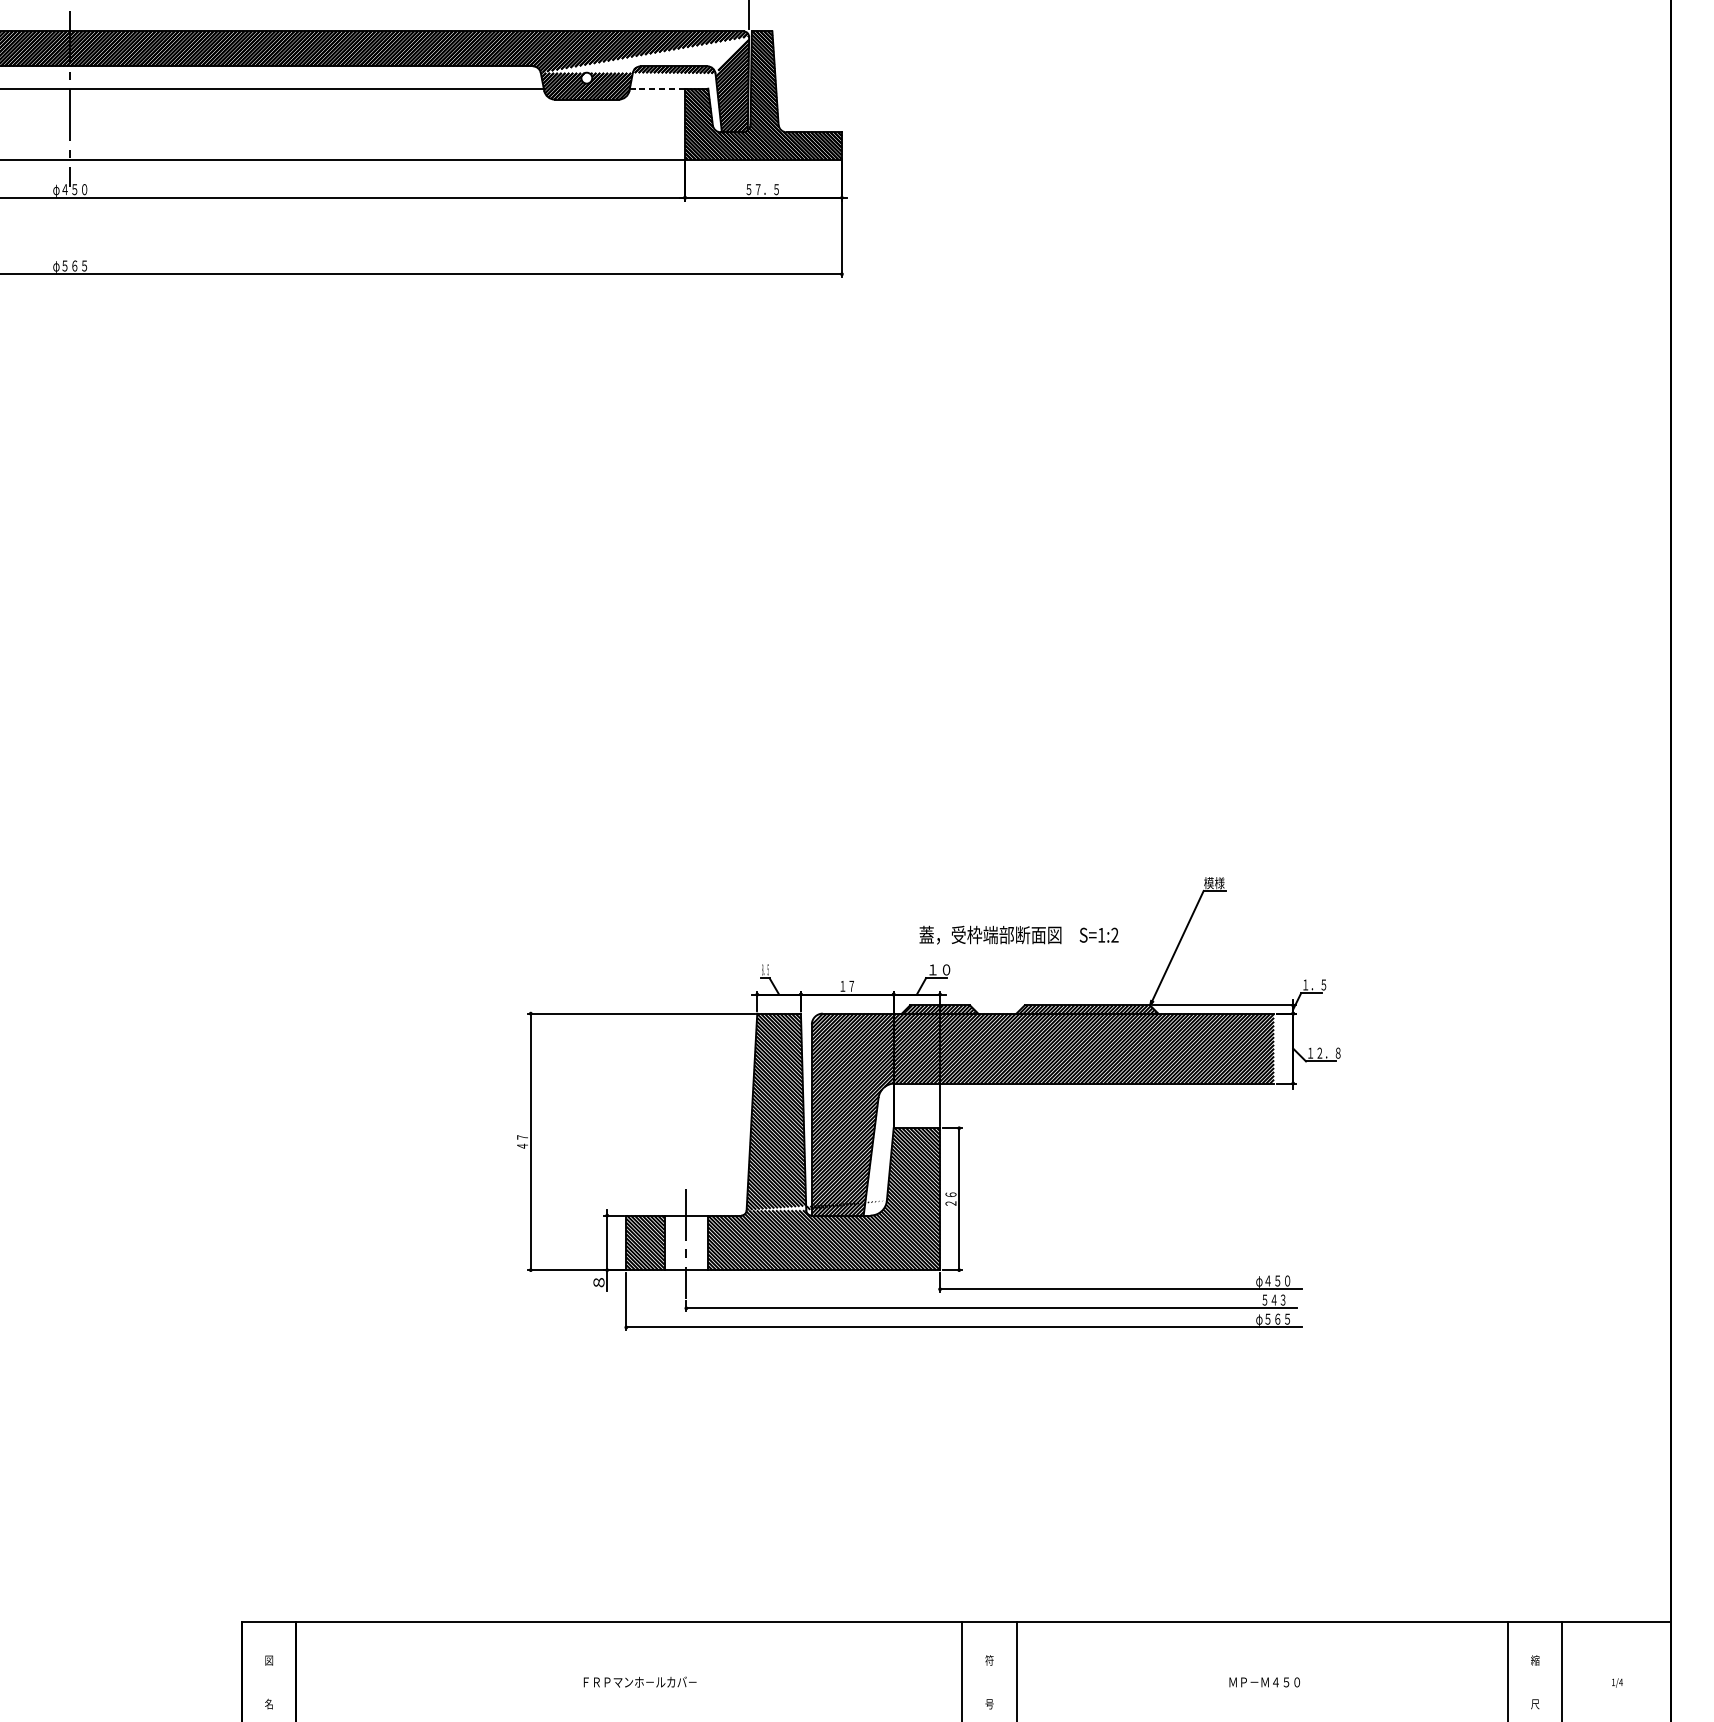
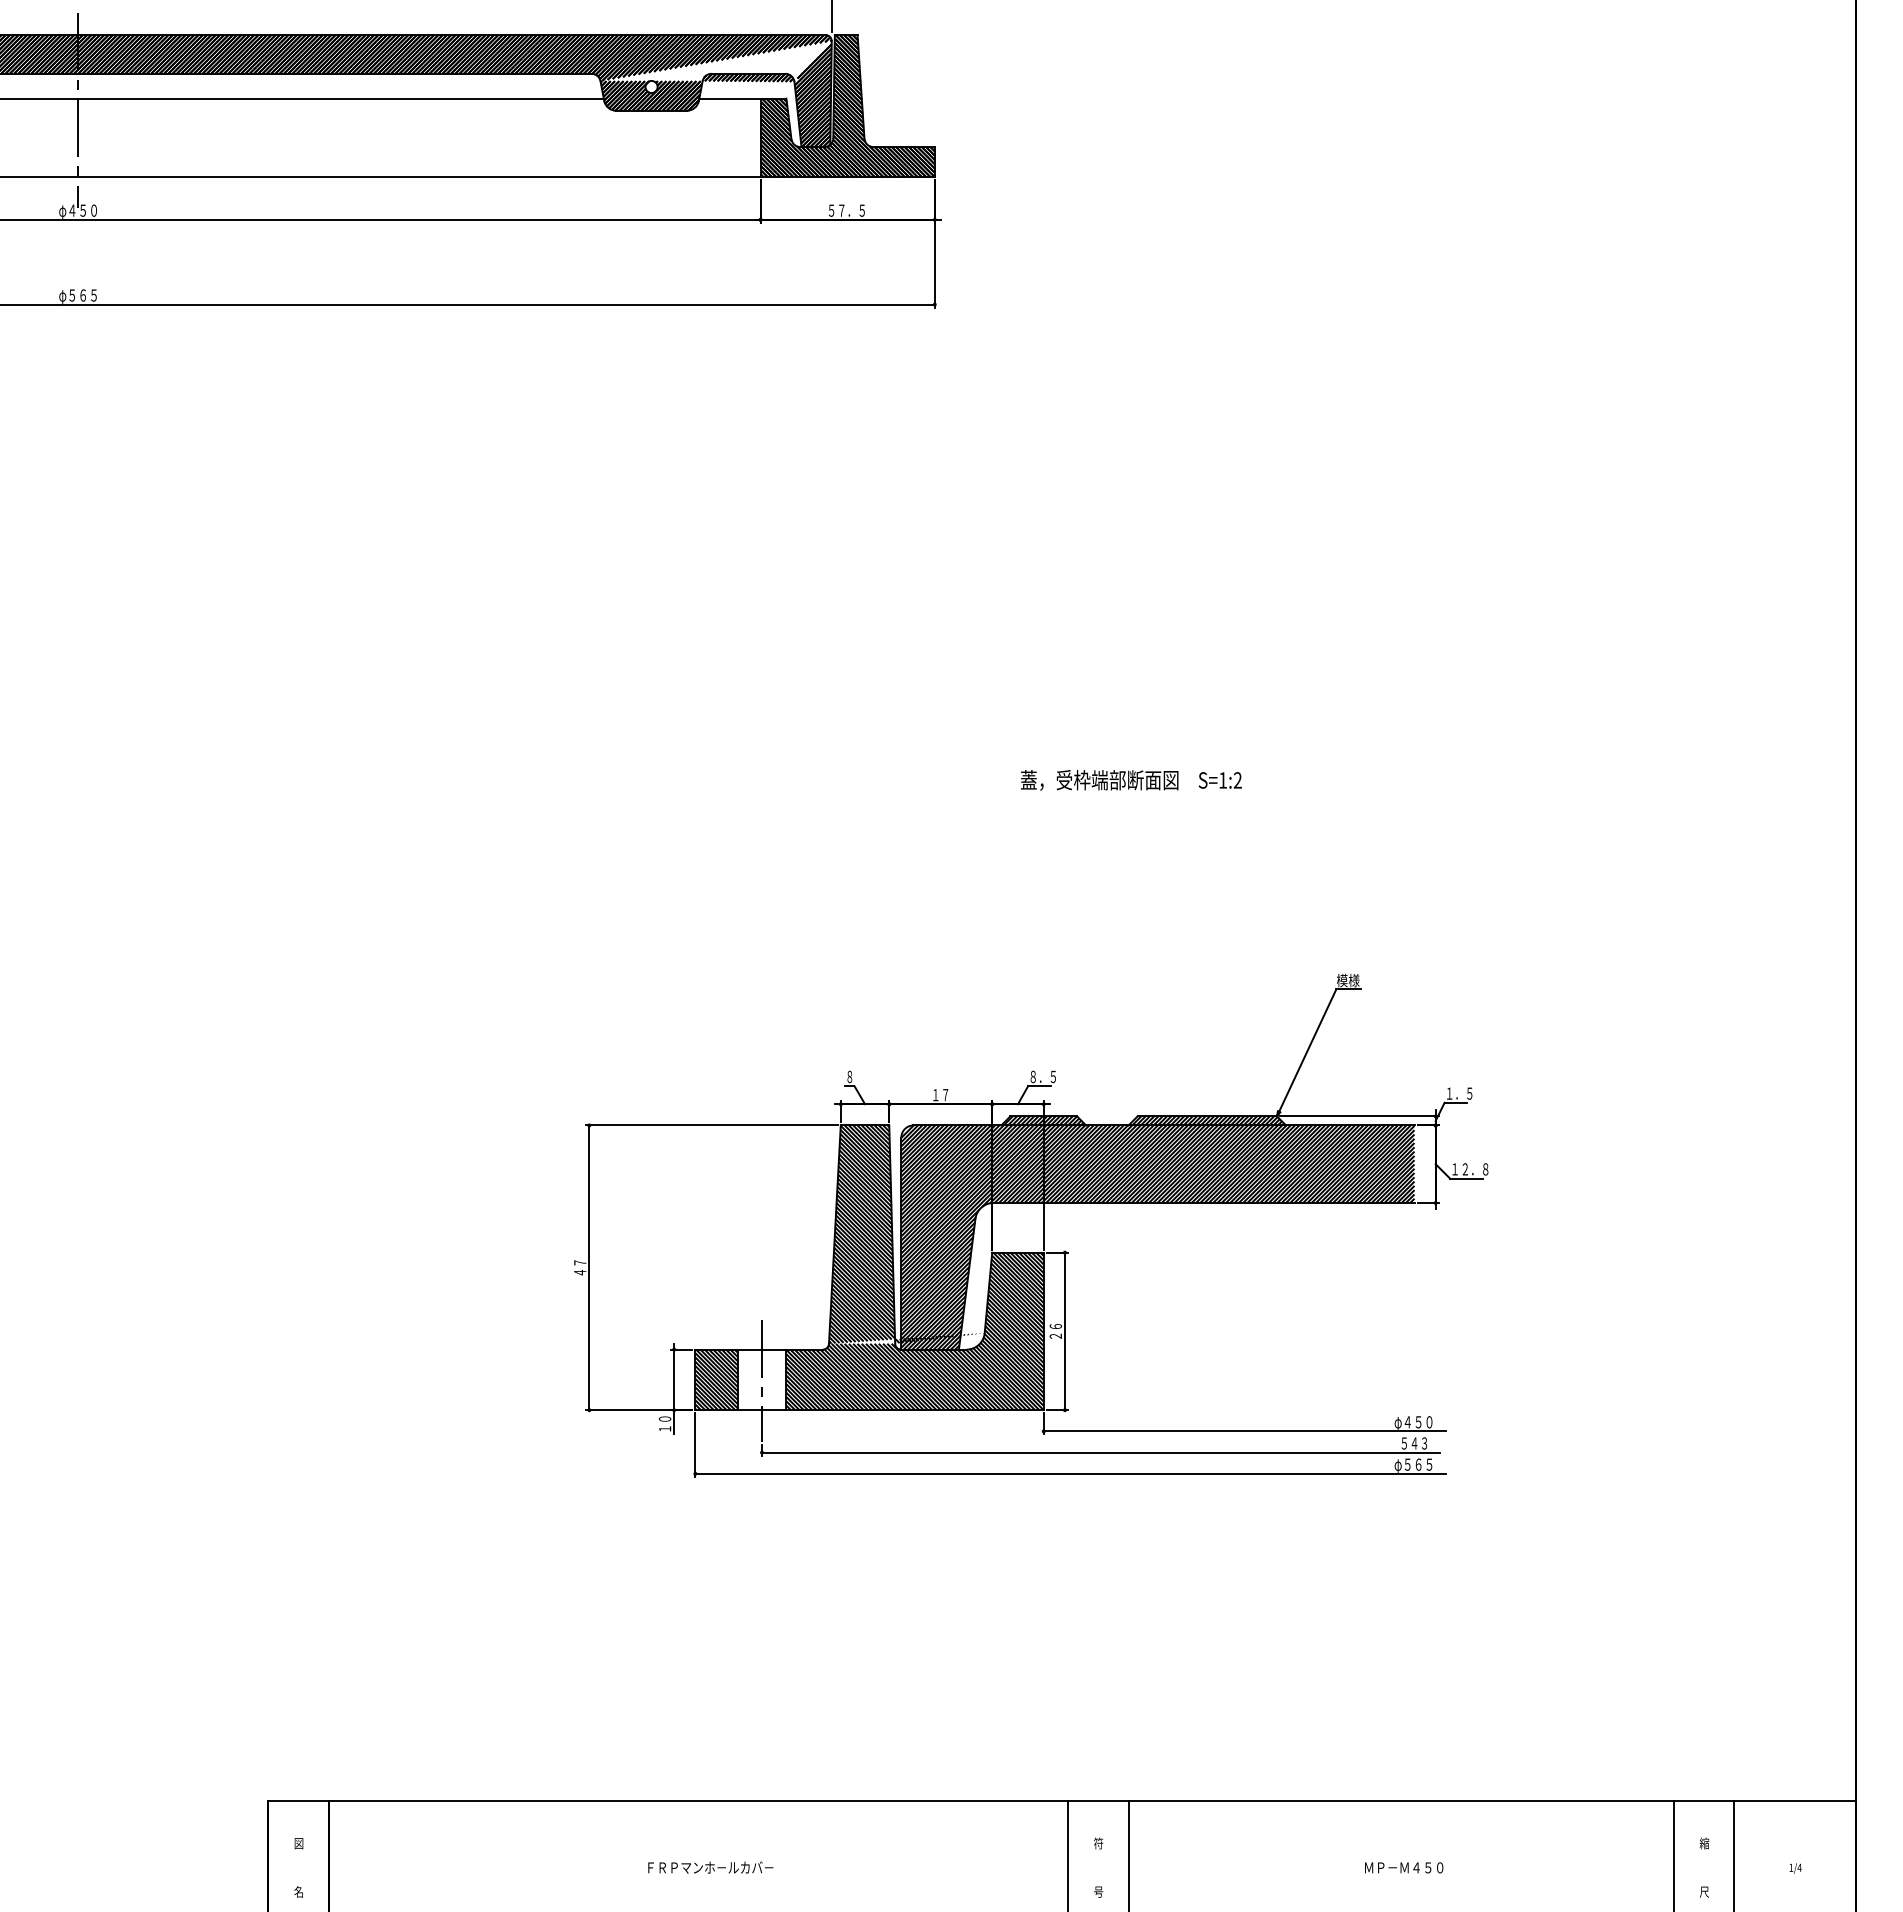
line: (657, 88) -> (729, 98), dashed -> solid
text: (1019, 935) -> (1131, 780), moved
text: (765, 969) -> (849, 1076), ８．５ -> ８
text: (938, 969) -> (1042, 1076), １０ -> ８．５
text: (598, 1282) -> (664, 1423), ８ -> １０

